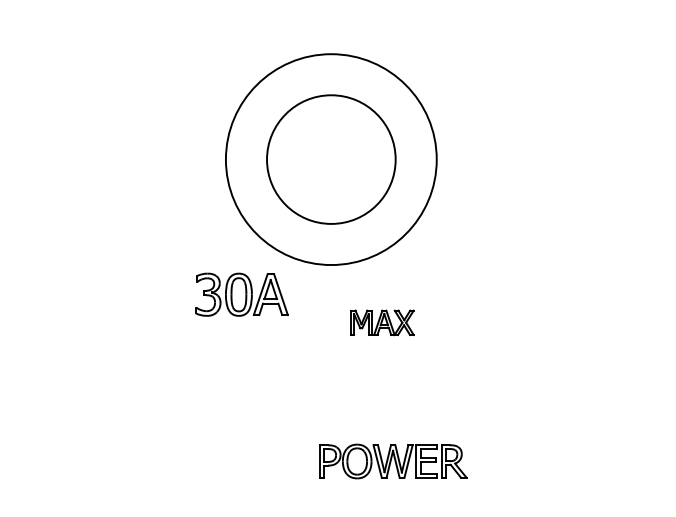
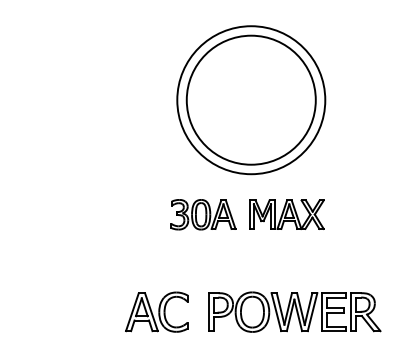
circle: (331, 159) -> (251, 100), size x1.43
part: (241, 294) -> (202, 214), moved
part: (382, 322) -> (287, 214), size x1.67
part: (196, 461) -> (156, 312), added
part: (393, 461) -> (294, 312), size x1.67

